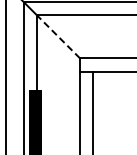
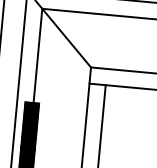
line: (58, 36) -> (66, 37), dashed -> solid

